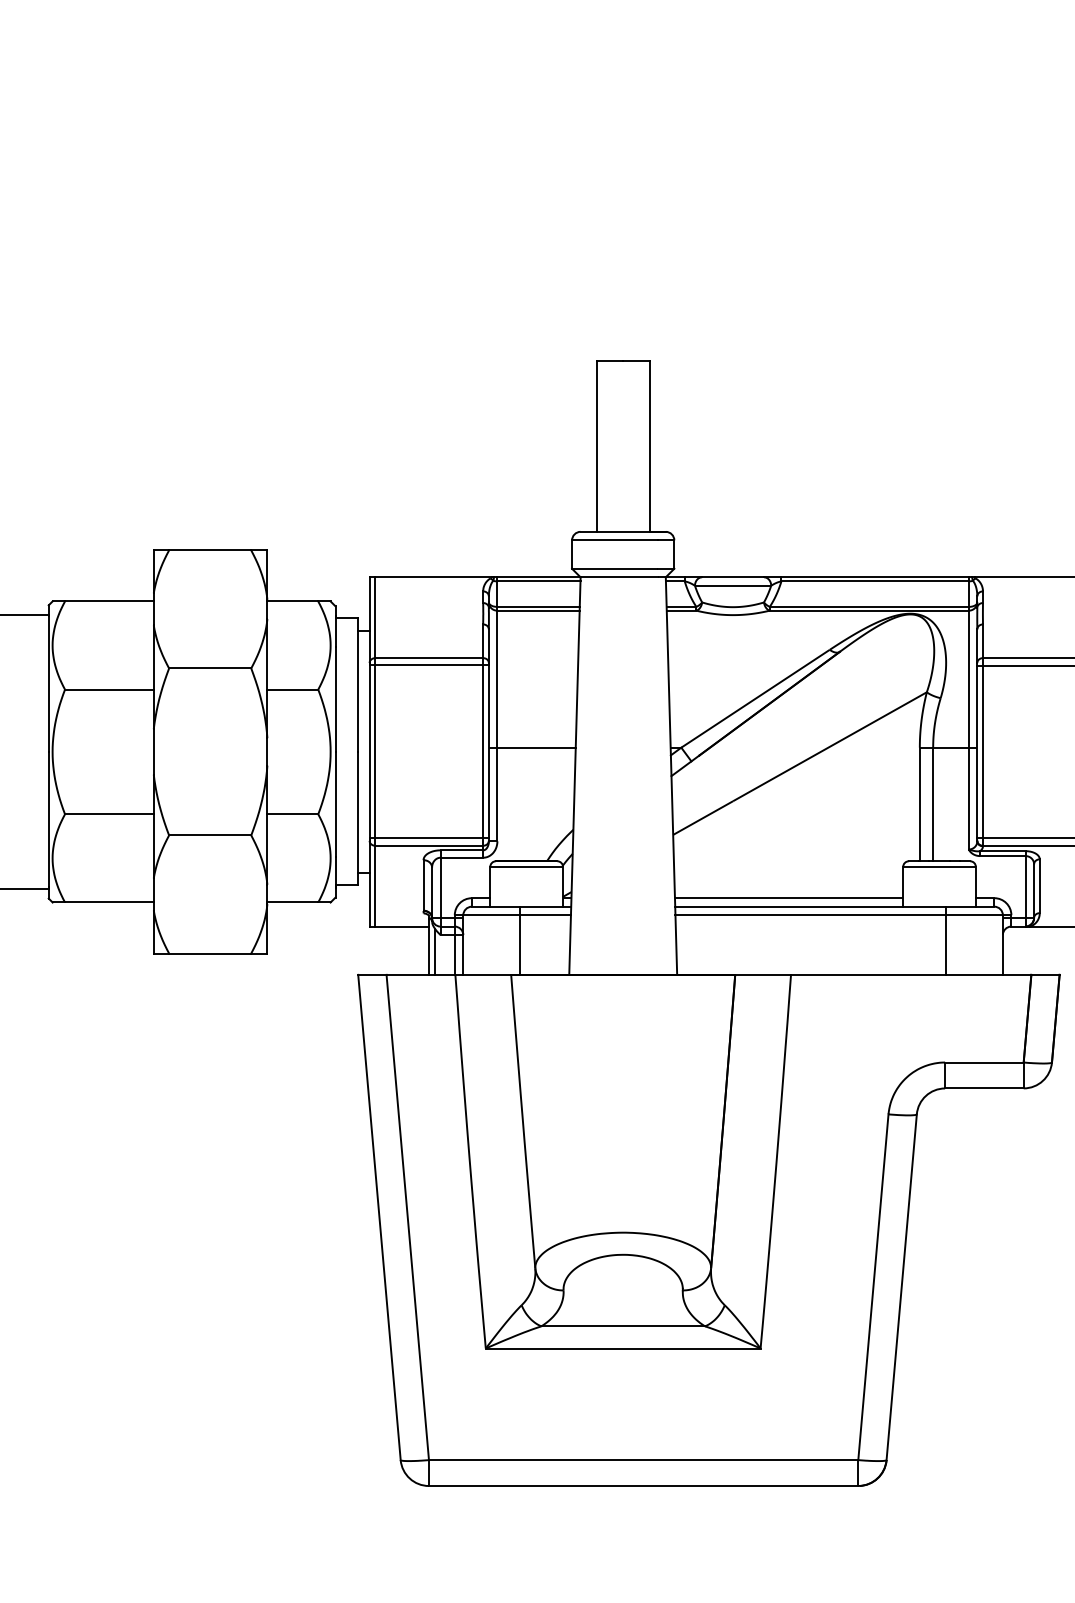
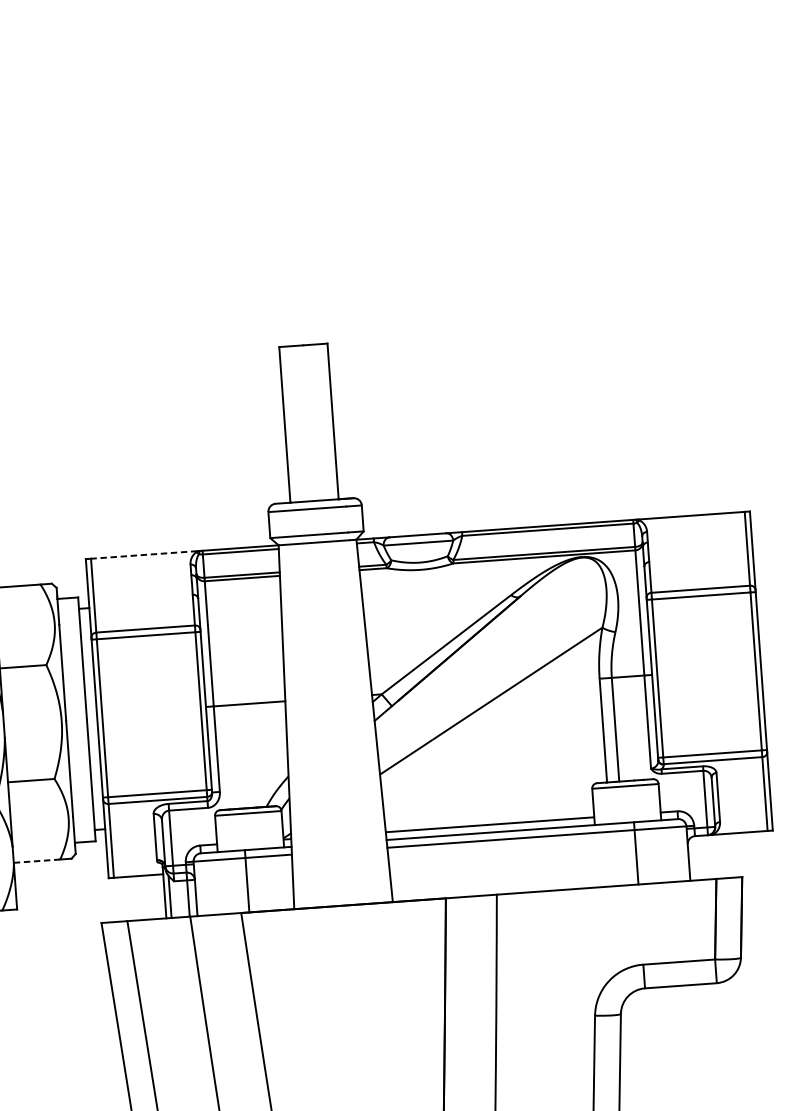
line: (432, 577) -> (143, 555), solid -> dashed
line: (293, 902) -> (37, 861), solid -> dashed

